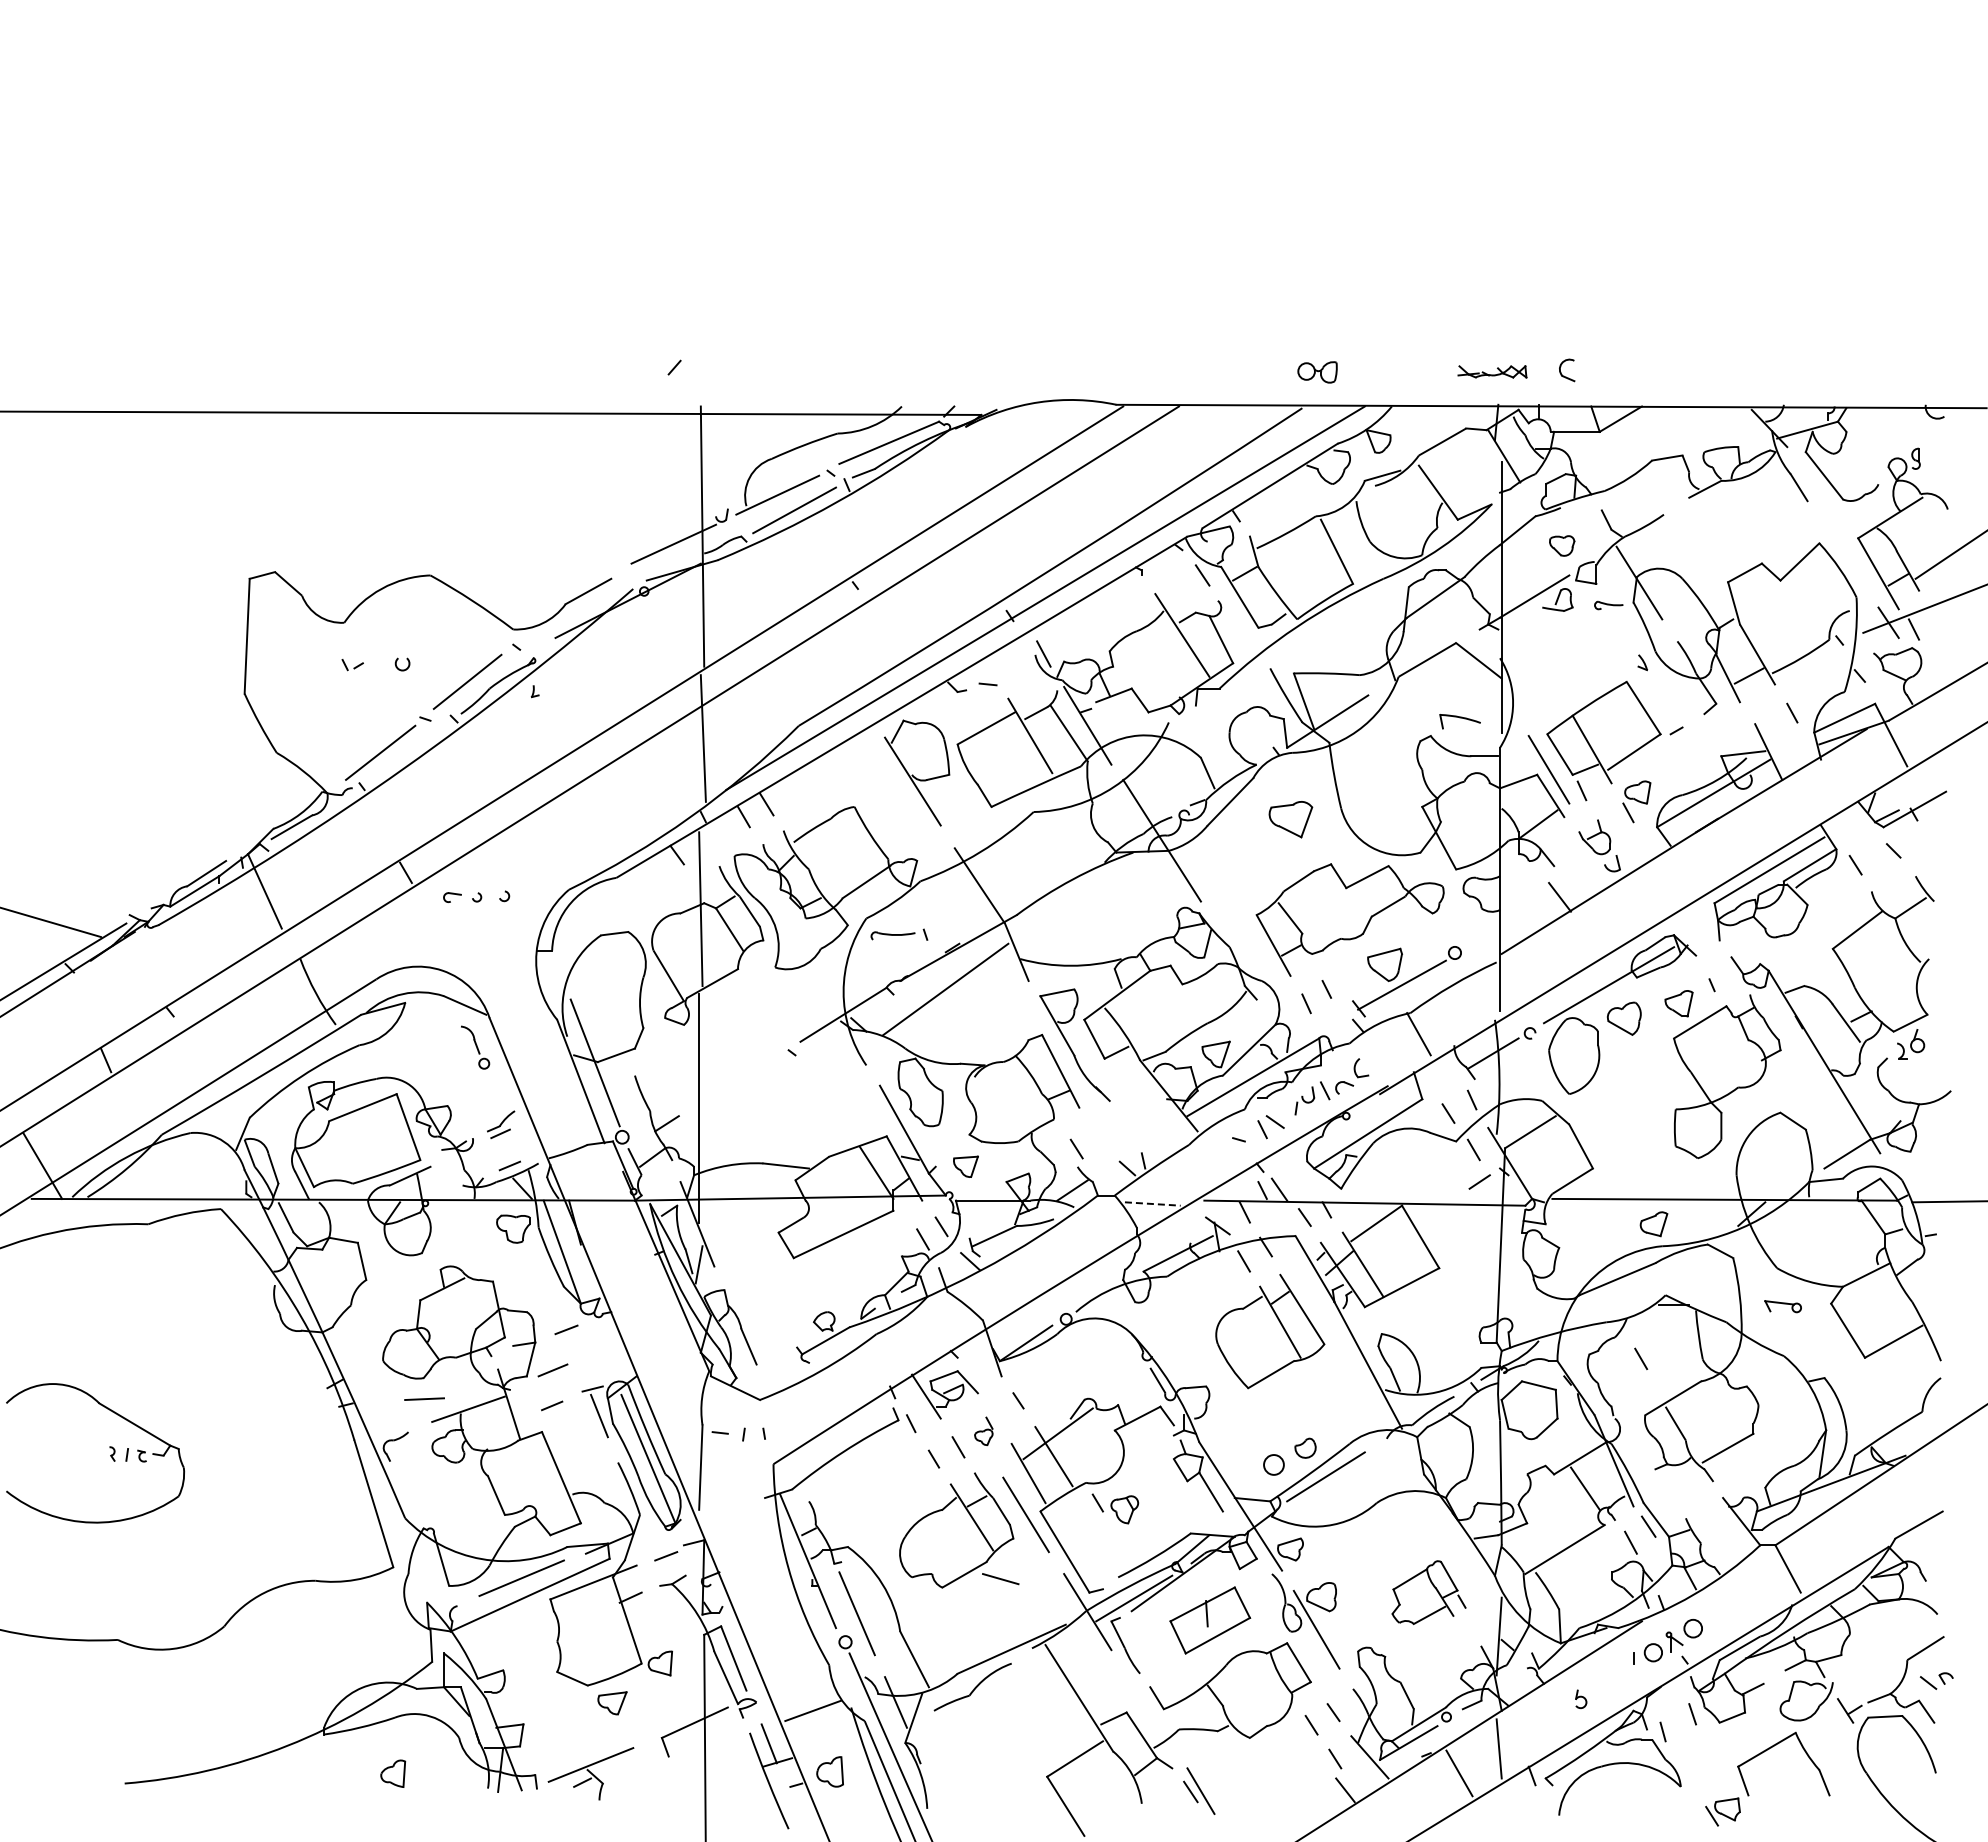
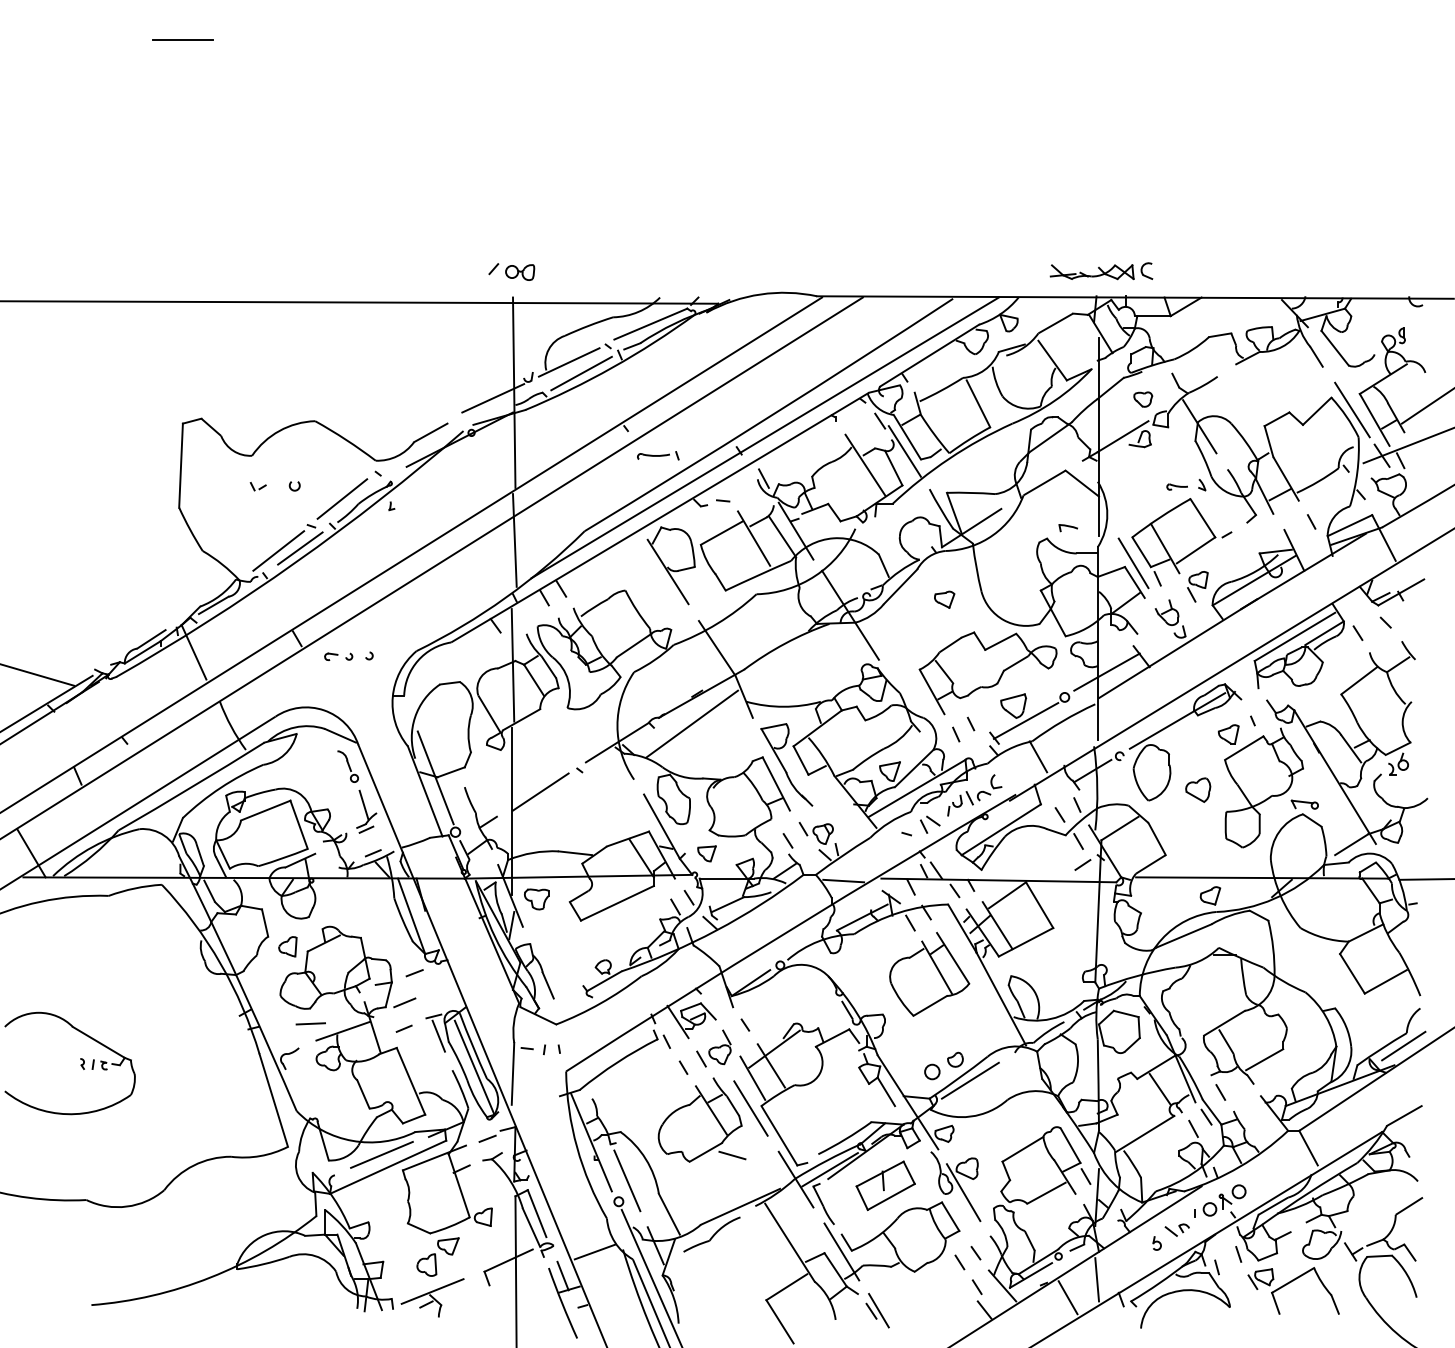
line: (249, 55) -> (182, 40), added
part: (1492, 371) -> (1092, 271), size x1.67
part: (1317, 372) -> (520, 272), moved
line: (1847, 560) -> (1352, 410), added
part: (1608, 605) -> (1177, 487), moved
line: (1236, 616) -> (904, 451), added
part: (1459, 721) -> (1068, 528), size x0.62
line: (409, 749) -> (299, 548), added
part: (1290, 819) -> (944, 599), size x0.62
line: (1512, 918) -> (1106, 672), added
part: (899, 934) -> (658, 455), moved
part: (1623, 1018) -> (1197, 789), moved
line: (738, 1082) -> (540, 792), added
line: (497, 1099) -> (364, 804), added
line: (1152, 1204) -> (843, 881), dashed -> solid
part: (513, 1228) -> (536, 898), moved
part: (1782, 1306) -> (1304, 804), moved
line: (1641, 1358) -> (1221, 1092), moved
line: (1917, 1429) -> (1403, 1046), added
part: (983, 1431) -> (719, 1047), size x1.67
part: (1115, 1508) -> (816, 833), moved
part: (1428, 1592) -> (1045, 1165), size x1.67
part: (1936, 1680) -> (1177, 1229), moved
line: (1149, 1710) -> (841, 1251), added
part: (829, 1771) -> (426, 1264), moved
part: (393, 1773) -> (288, 946), moved
part: (1722, 1811) -> (1260, 1278), moved

